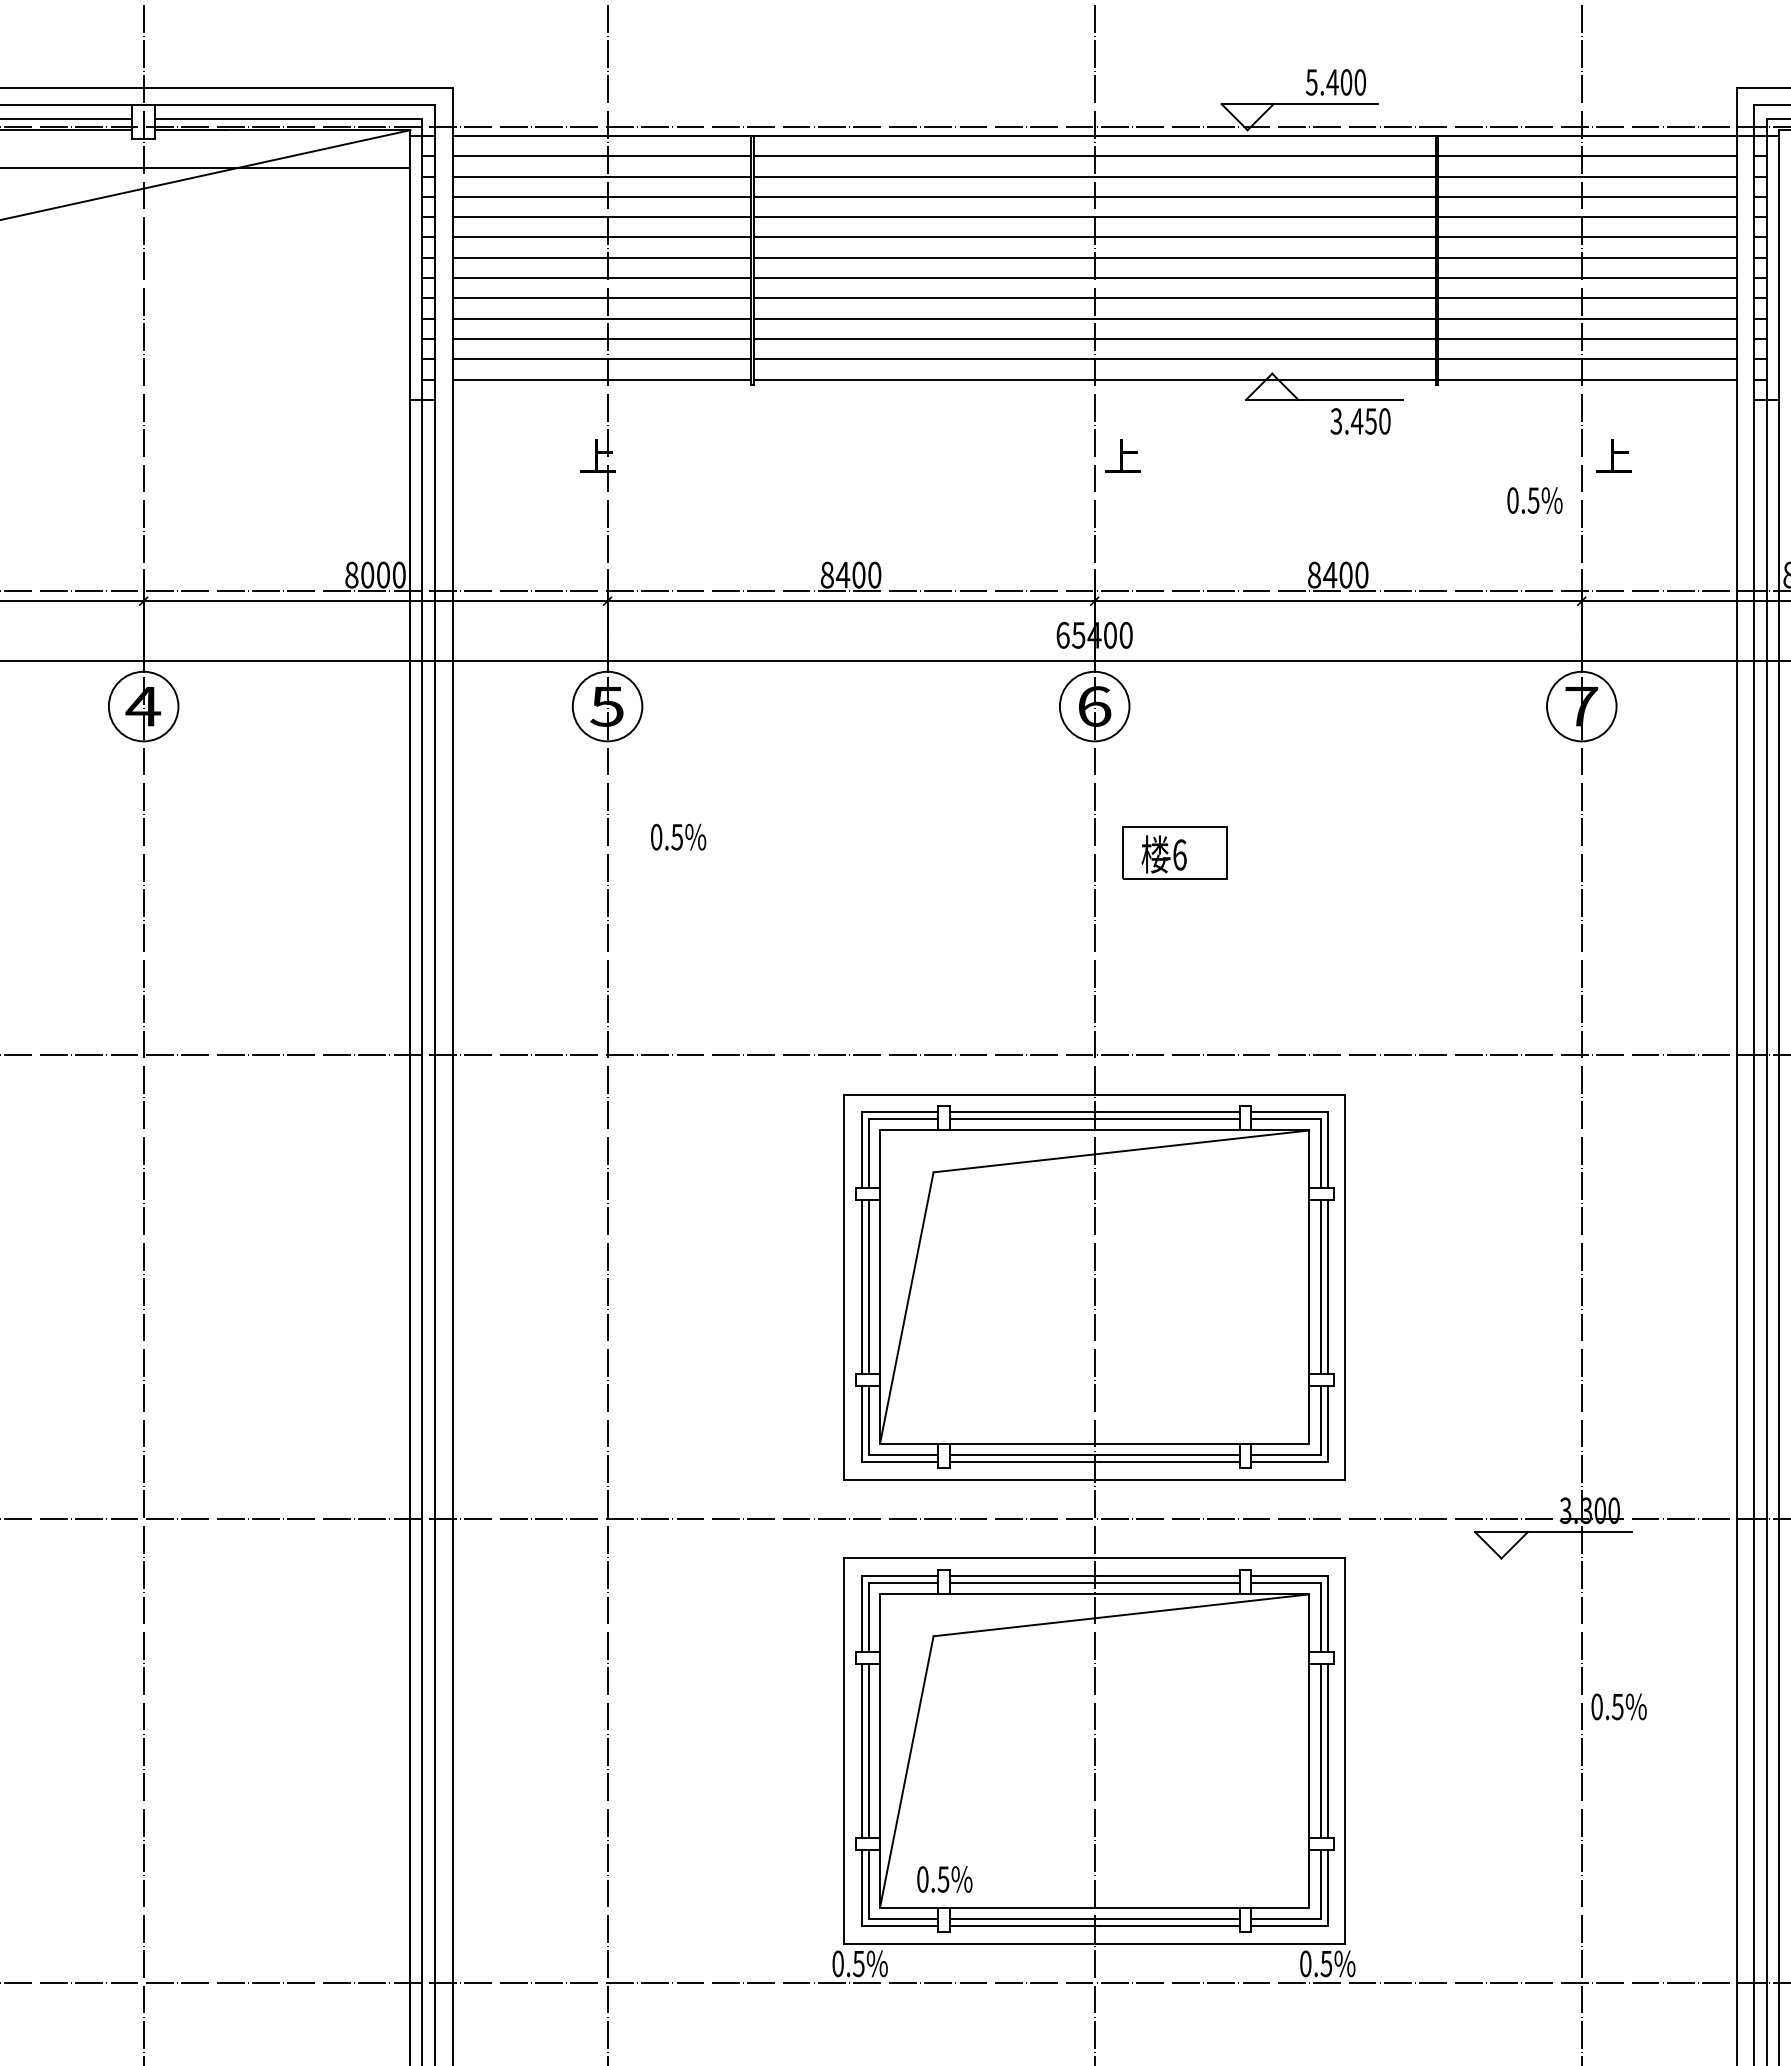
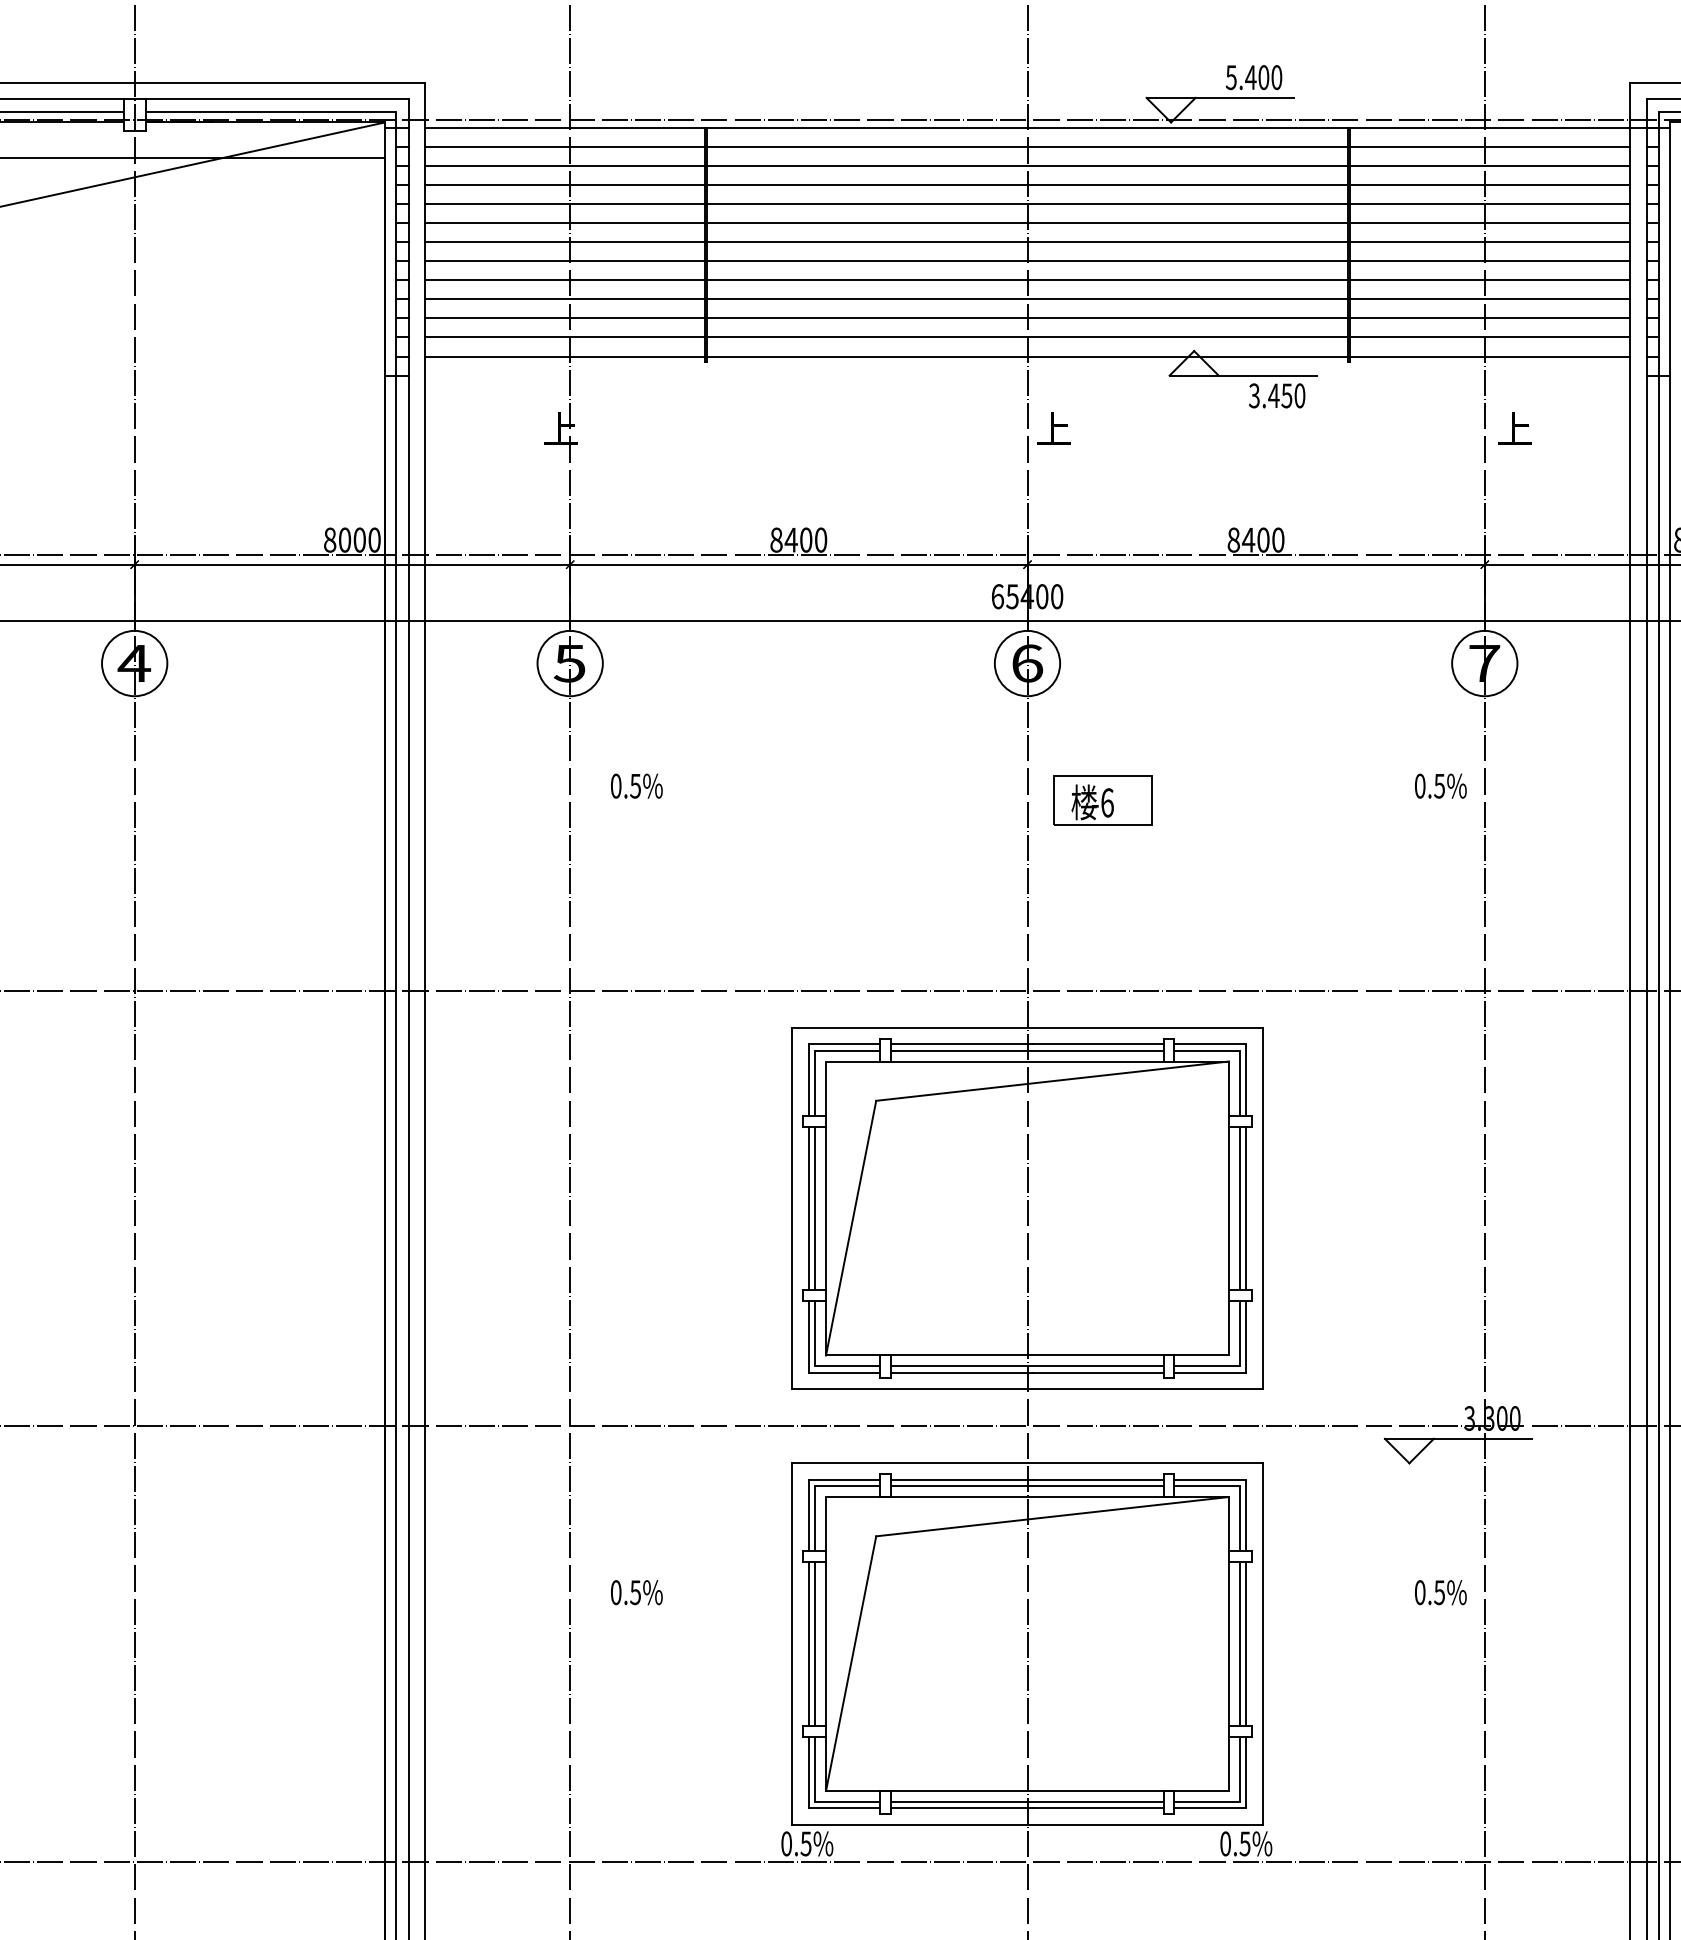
text: (1534, 499) -> (1440, 785), moved
text: (1618, 1706) -> (1440, 1592), moved
text: (944, 1879) -> (636, 1592), moved

